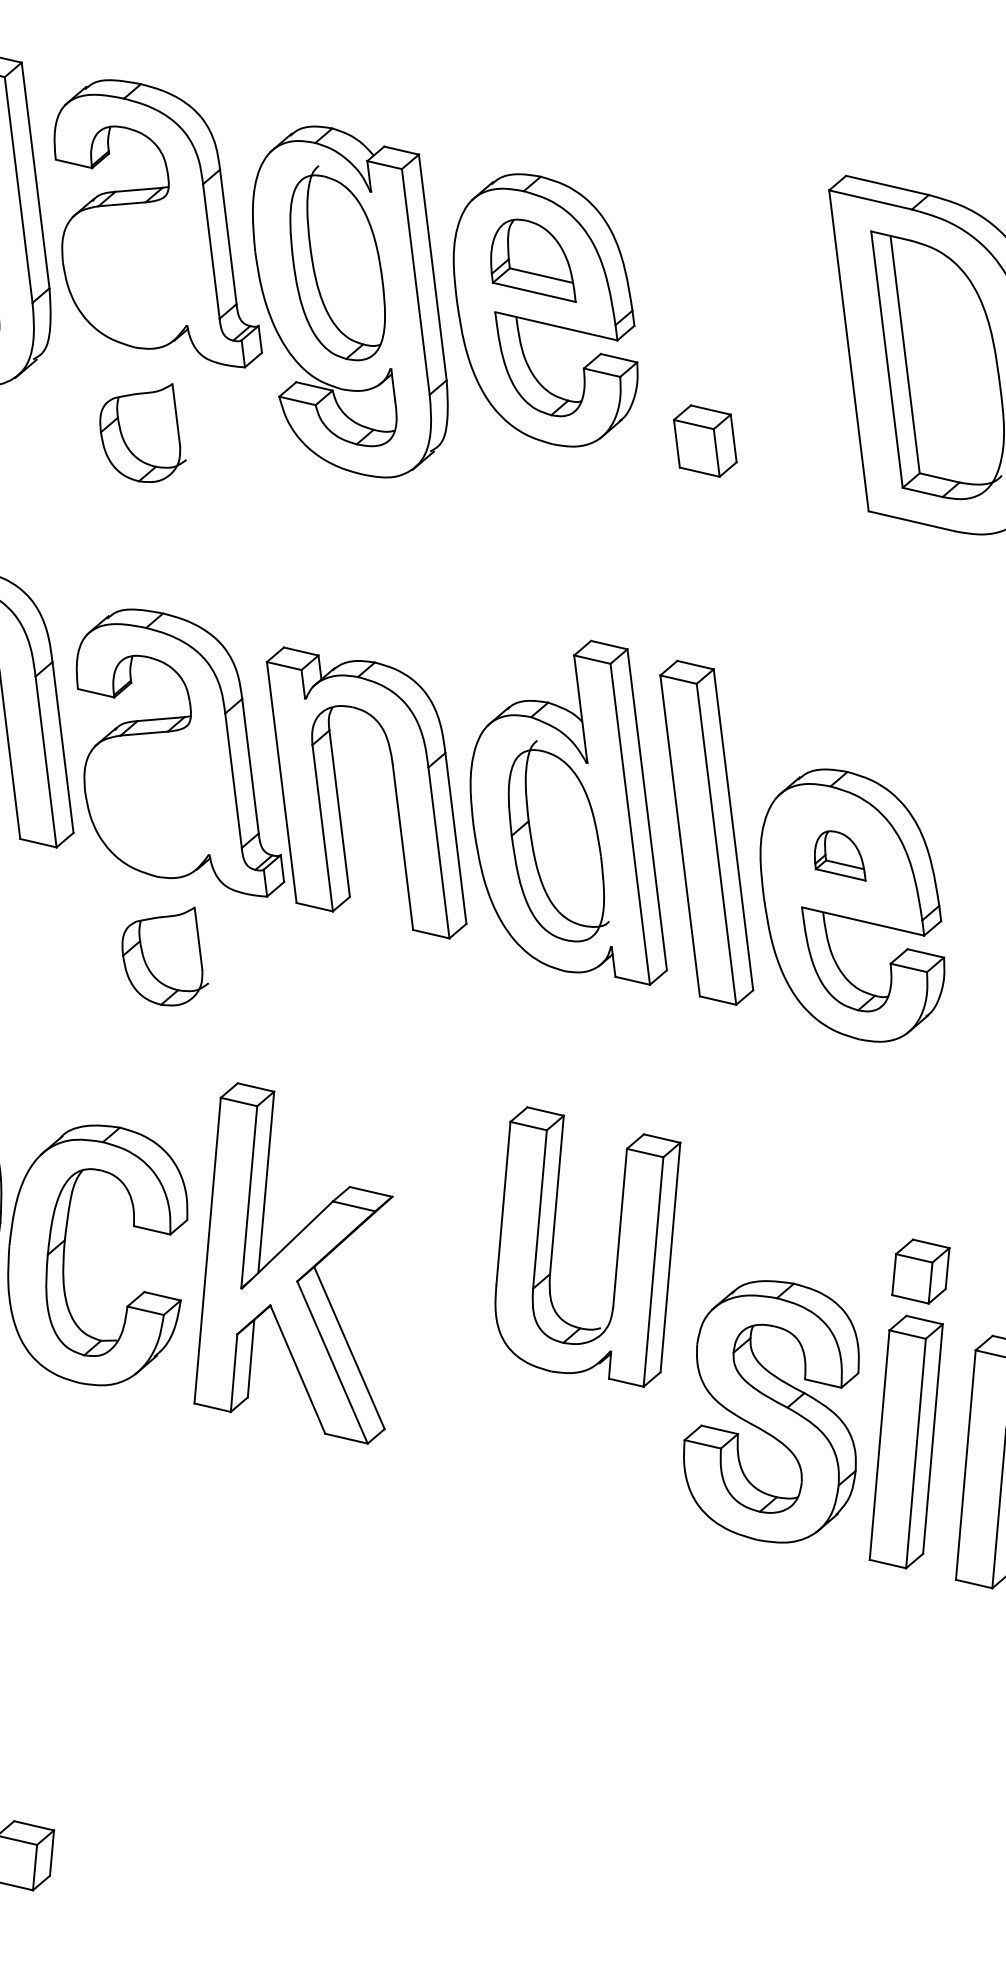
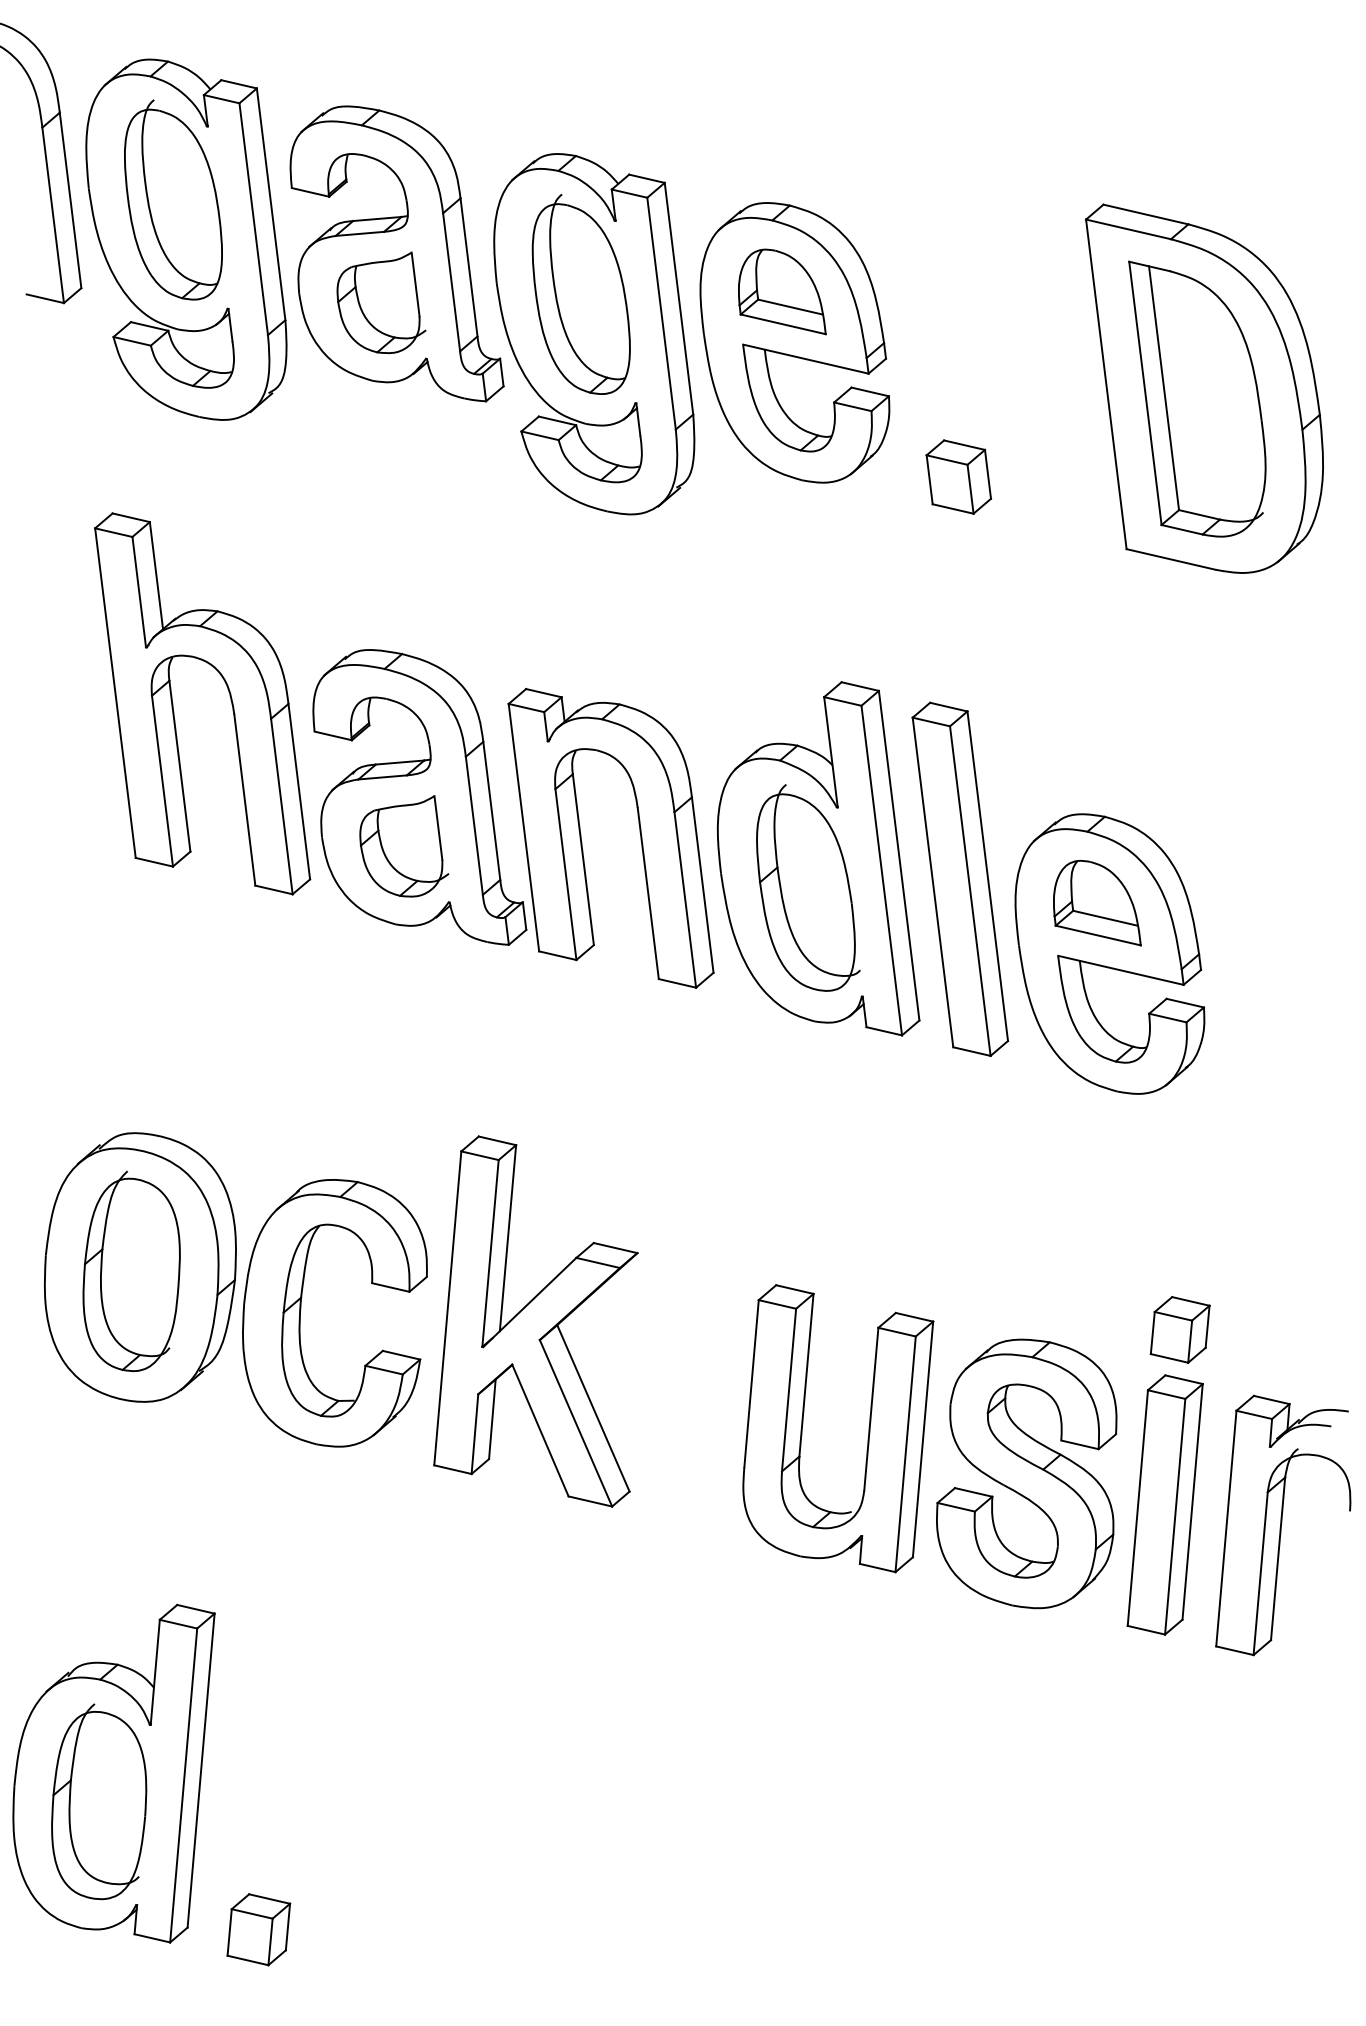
part: (143, 432) -> (381, 302), moved
part: (840, 855) -> (1097, 902), size x1.67
part: (165, 956) -> (404, 846), moved
part: (617, 1246) -> (868, 1428), moved

